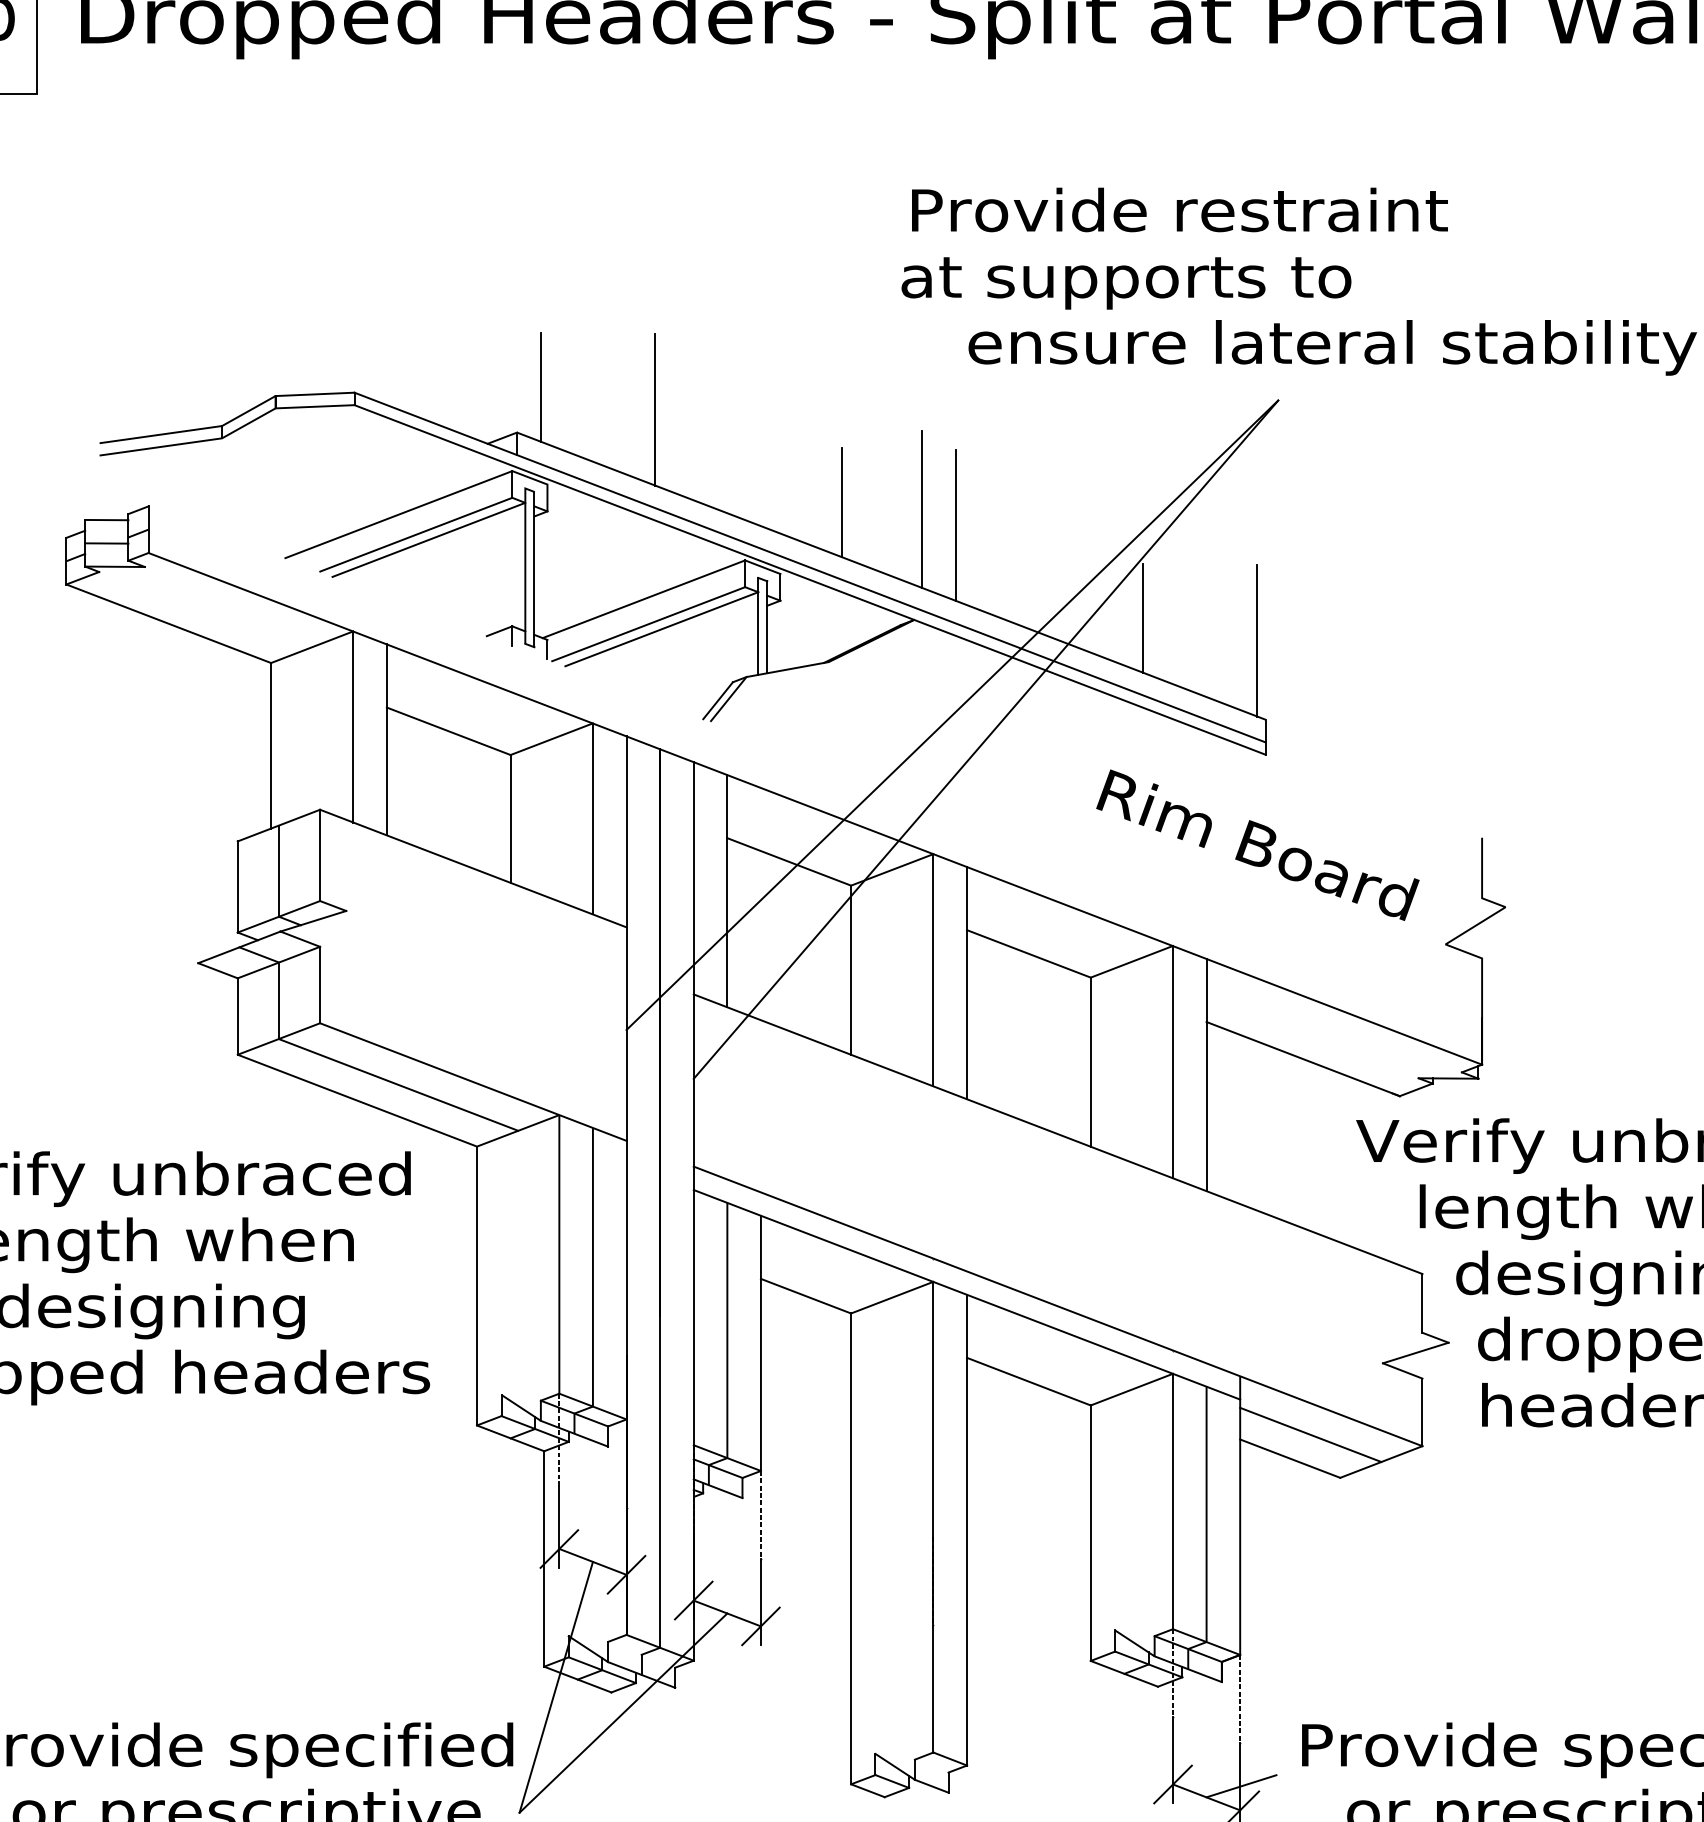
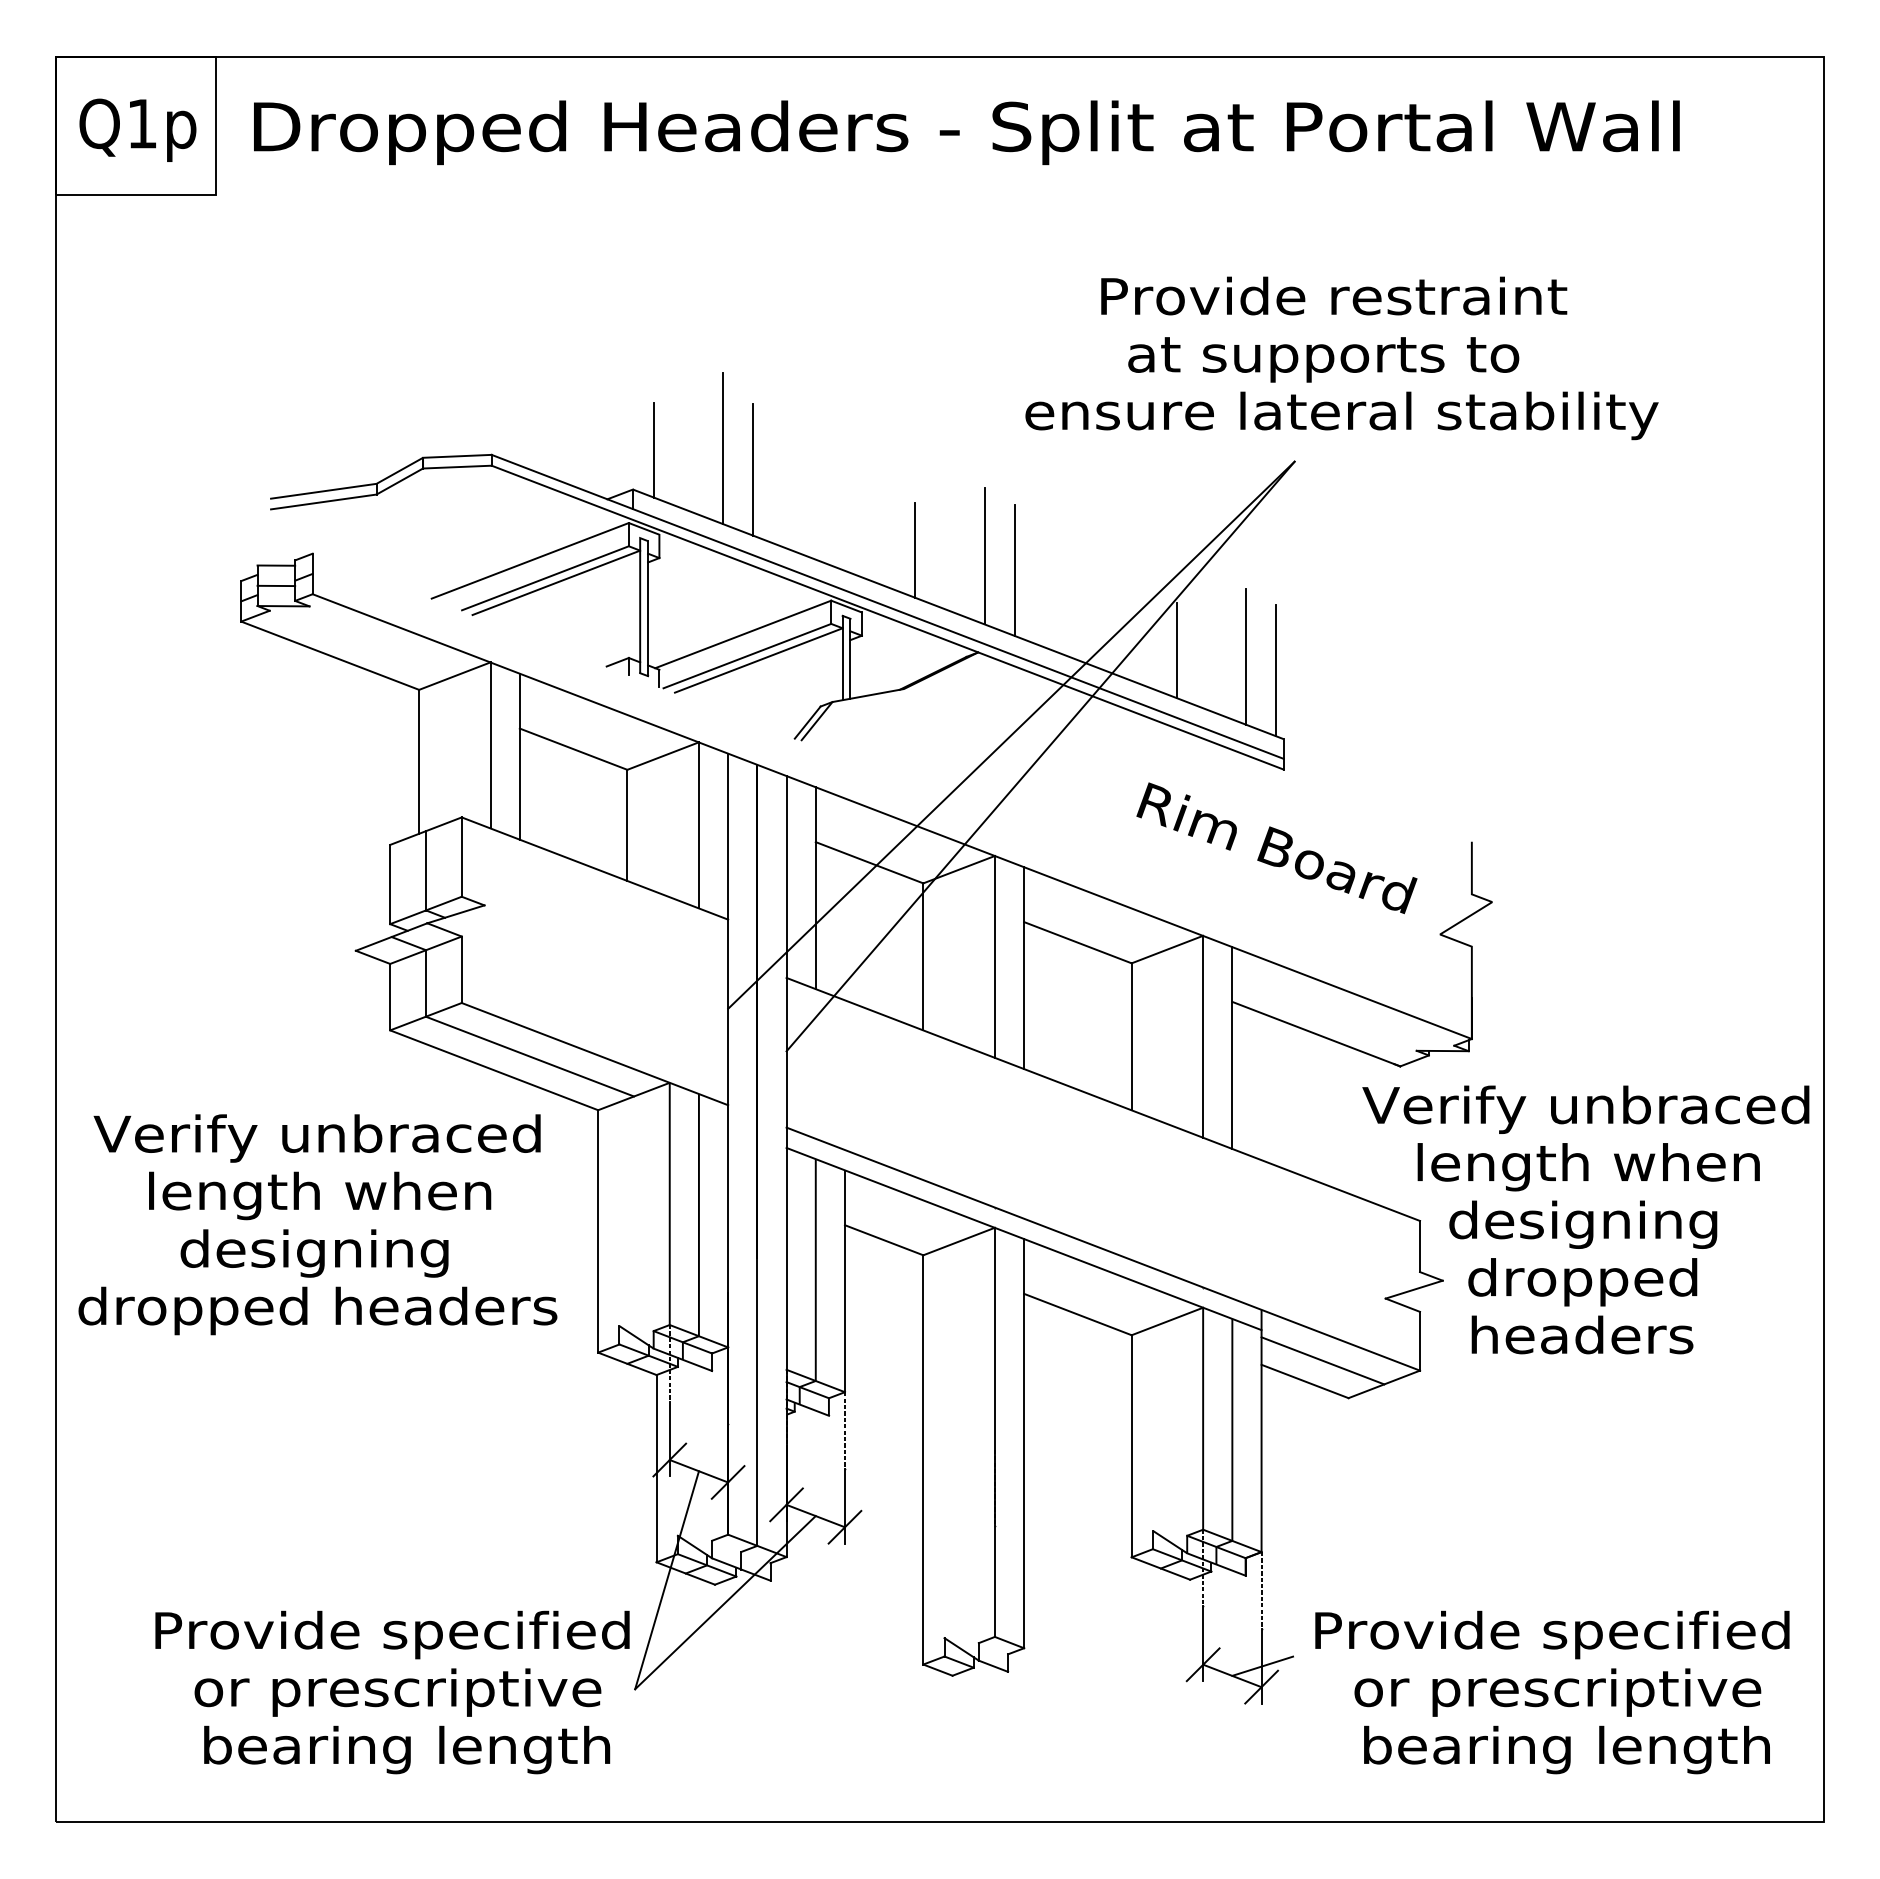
text: (1180, 209) -> (1334, 295), moved
text: (1126, 282) -> (1323, 359), moved
line: (621, 385) -> (723, 448), added
line: (1222, 624) -> (1246, 656), added

